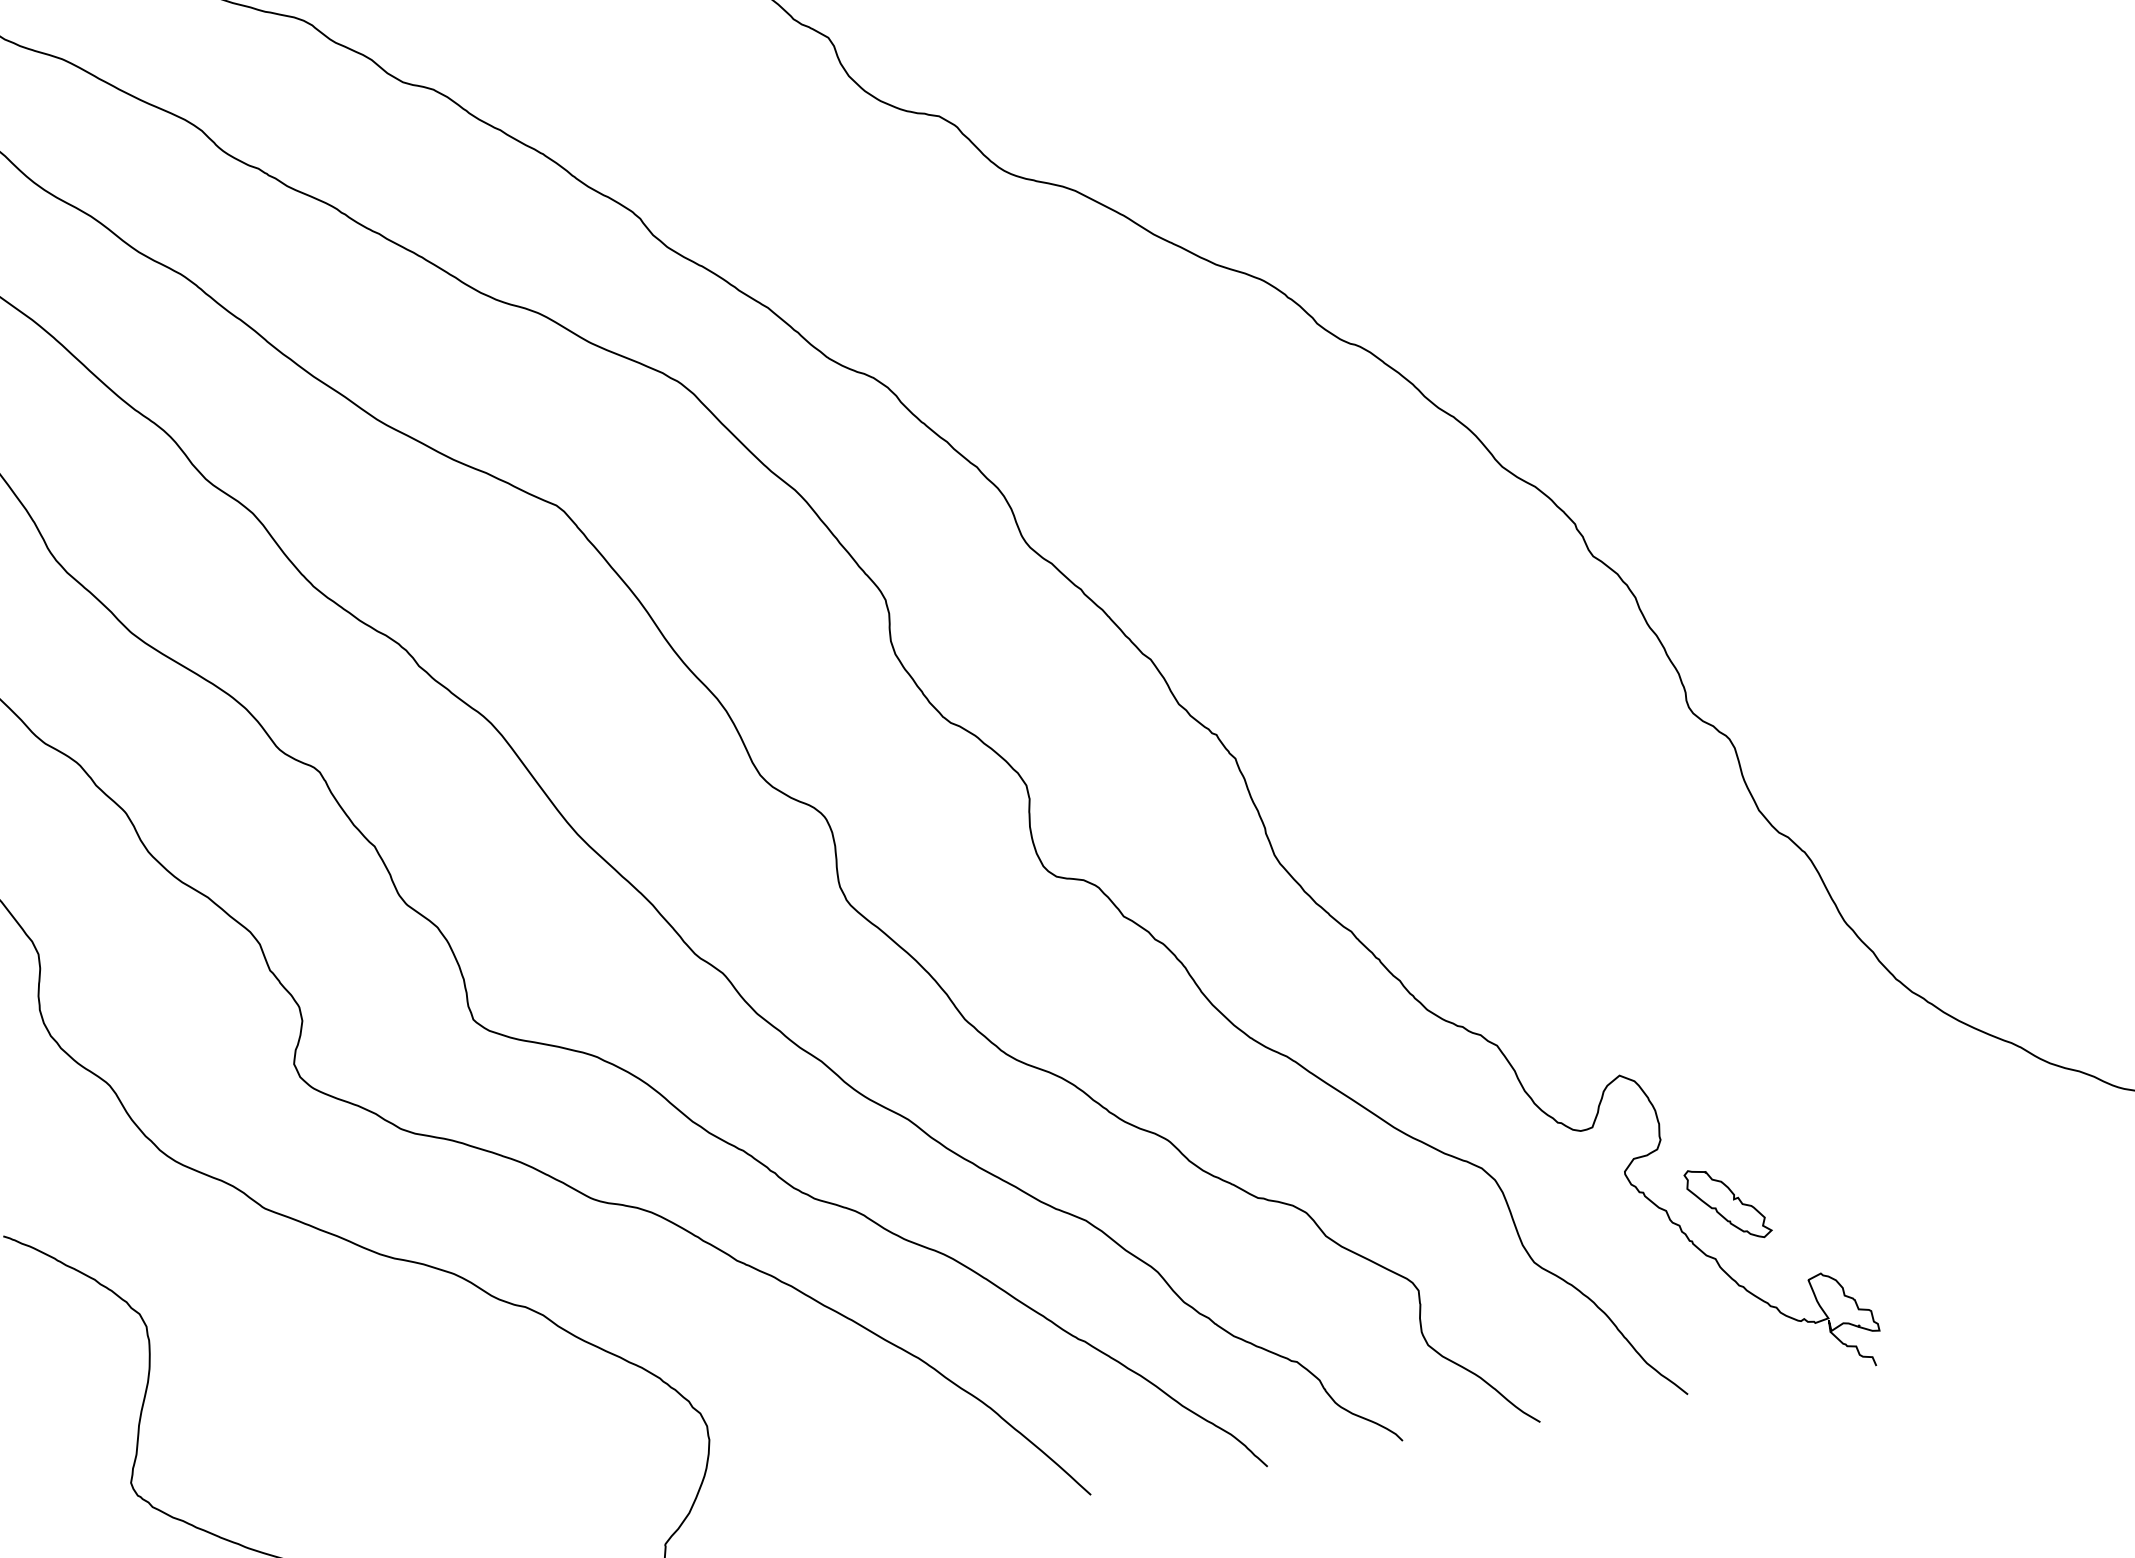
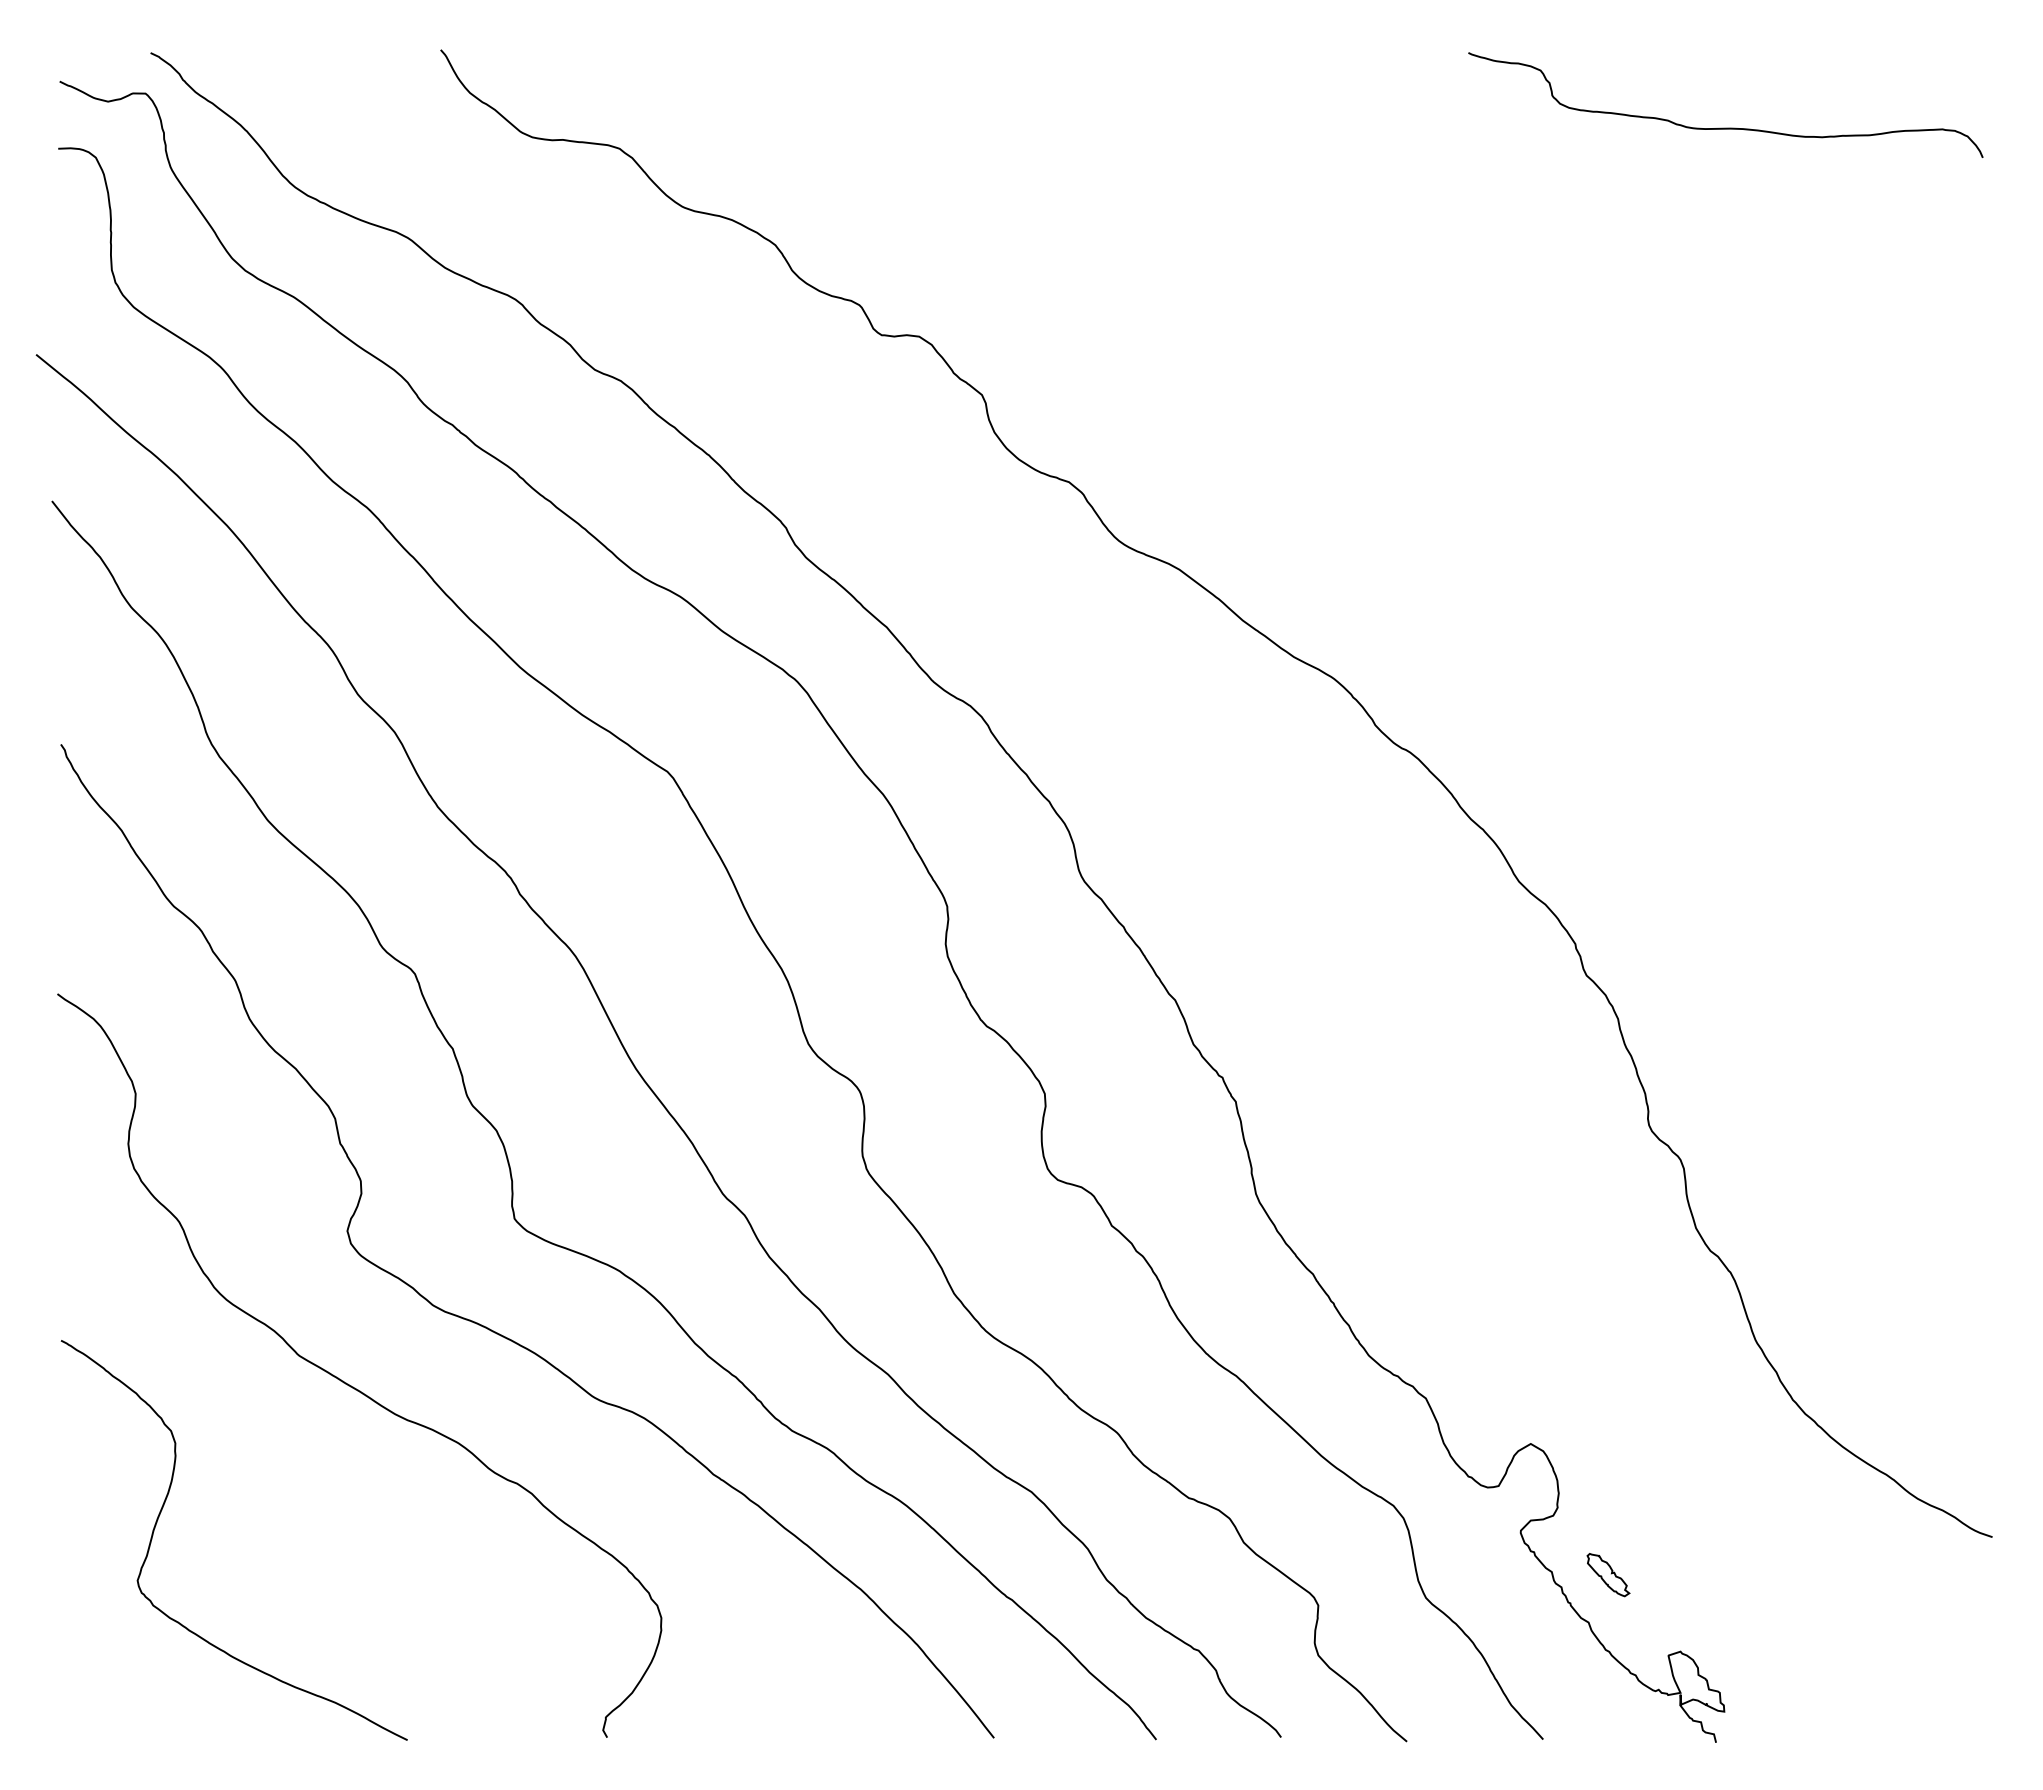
part: (1728, 1203) -> (1608, 1574), size x0.6

